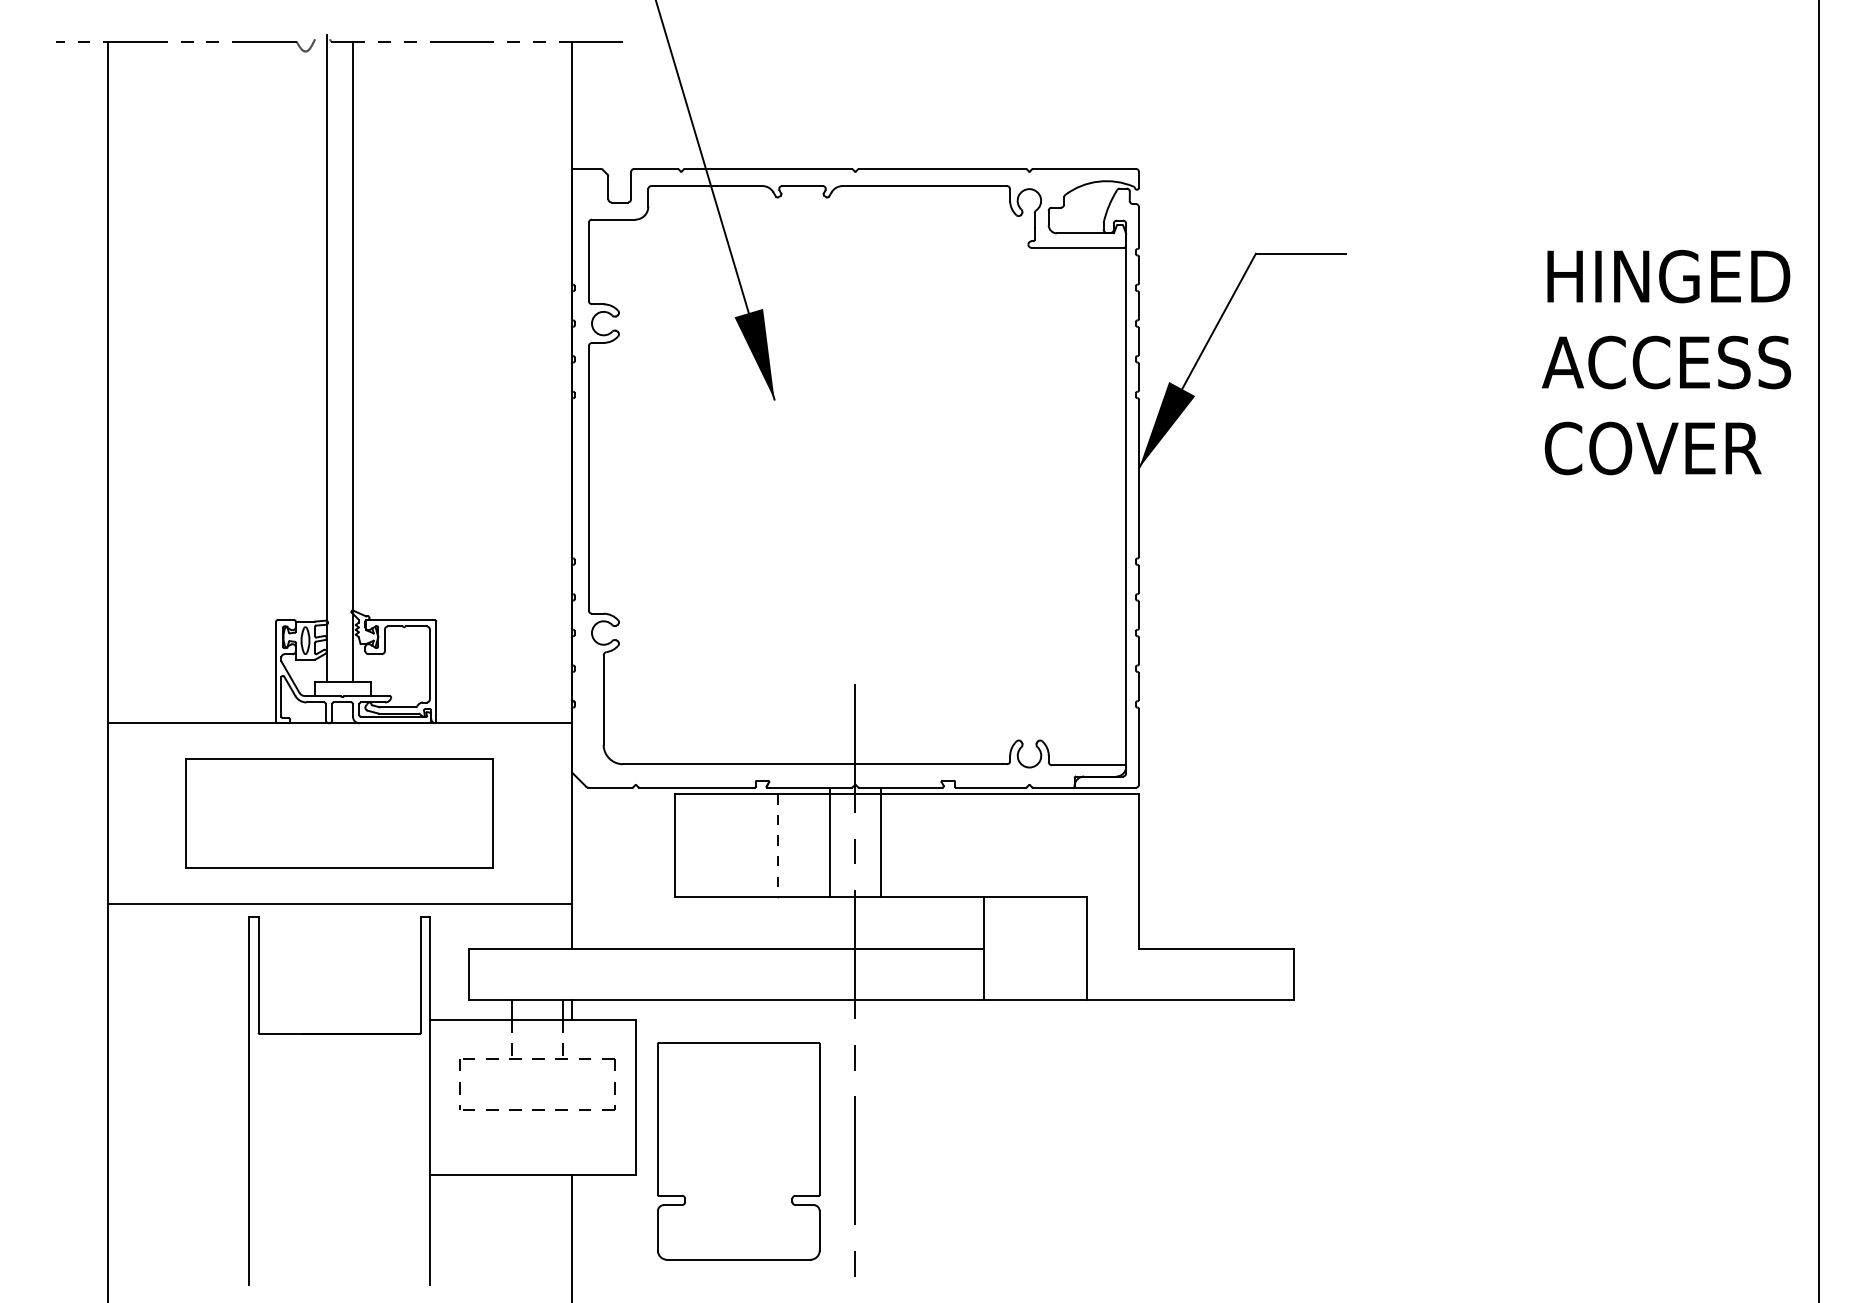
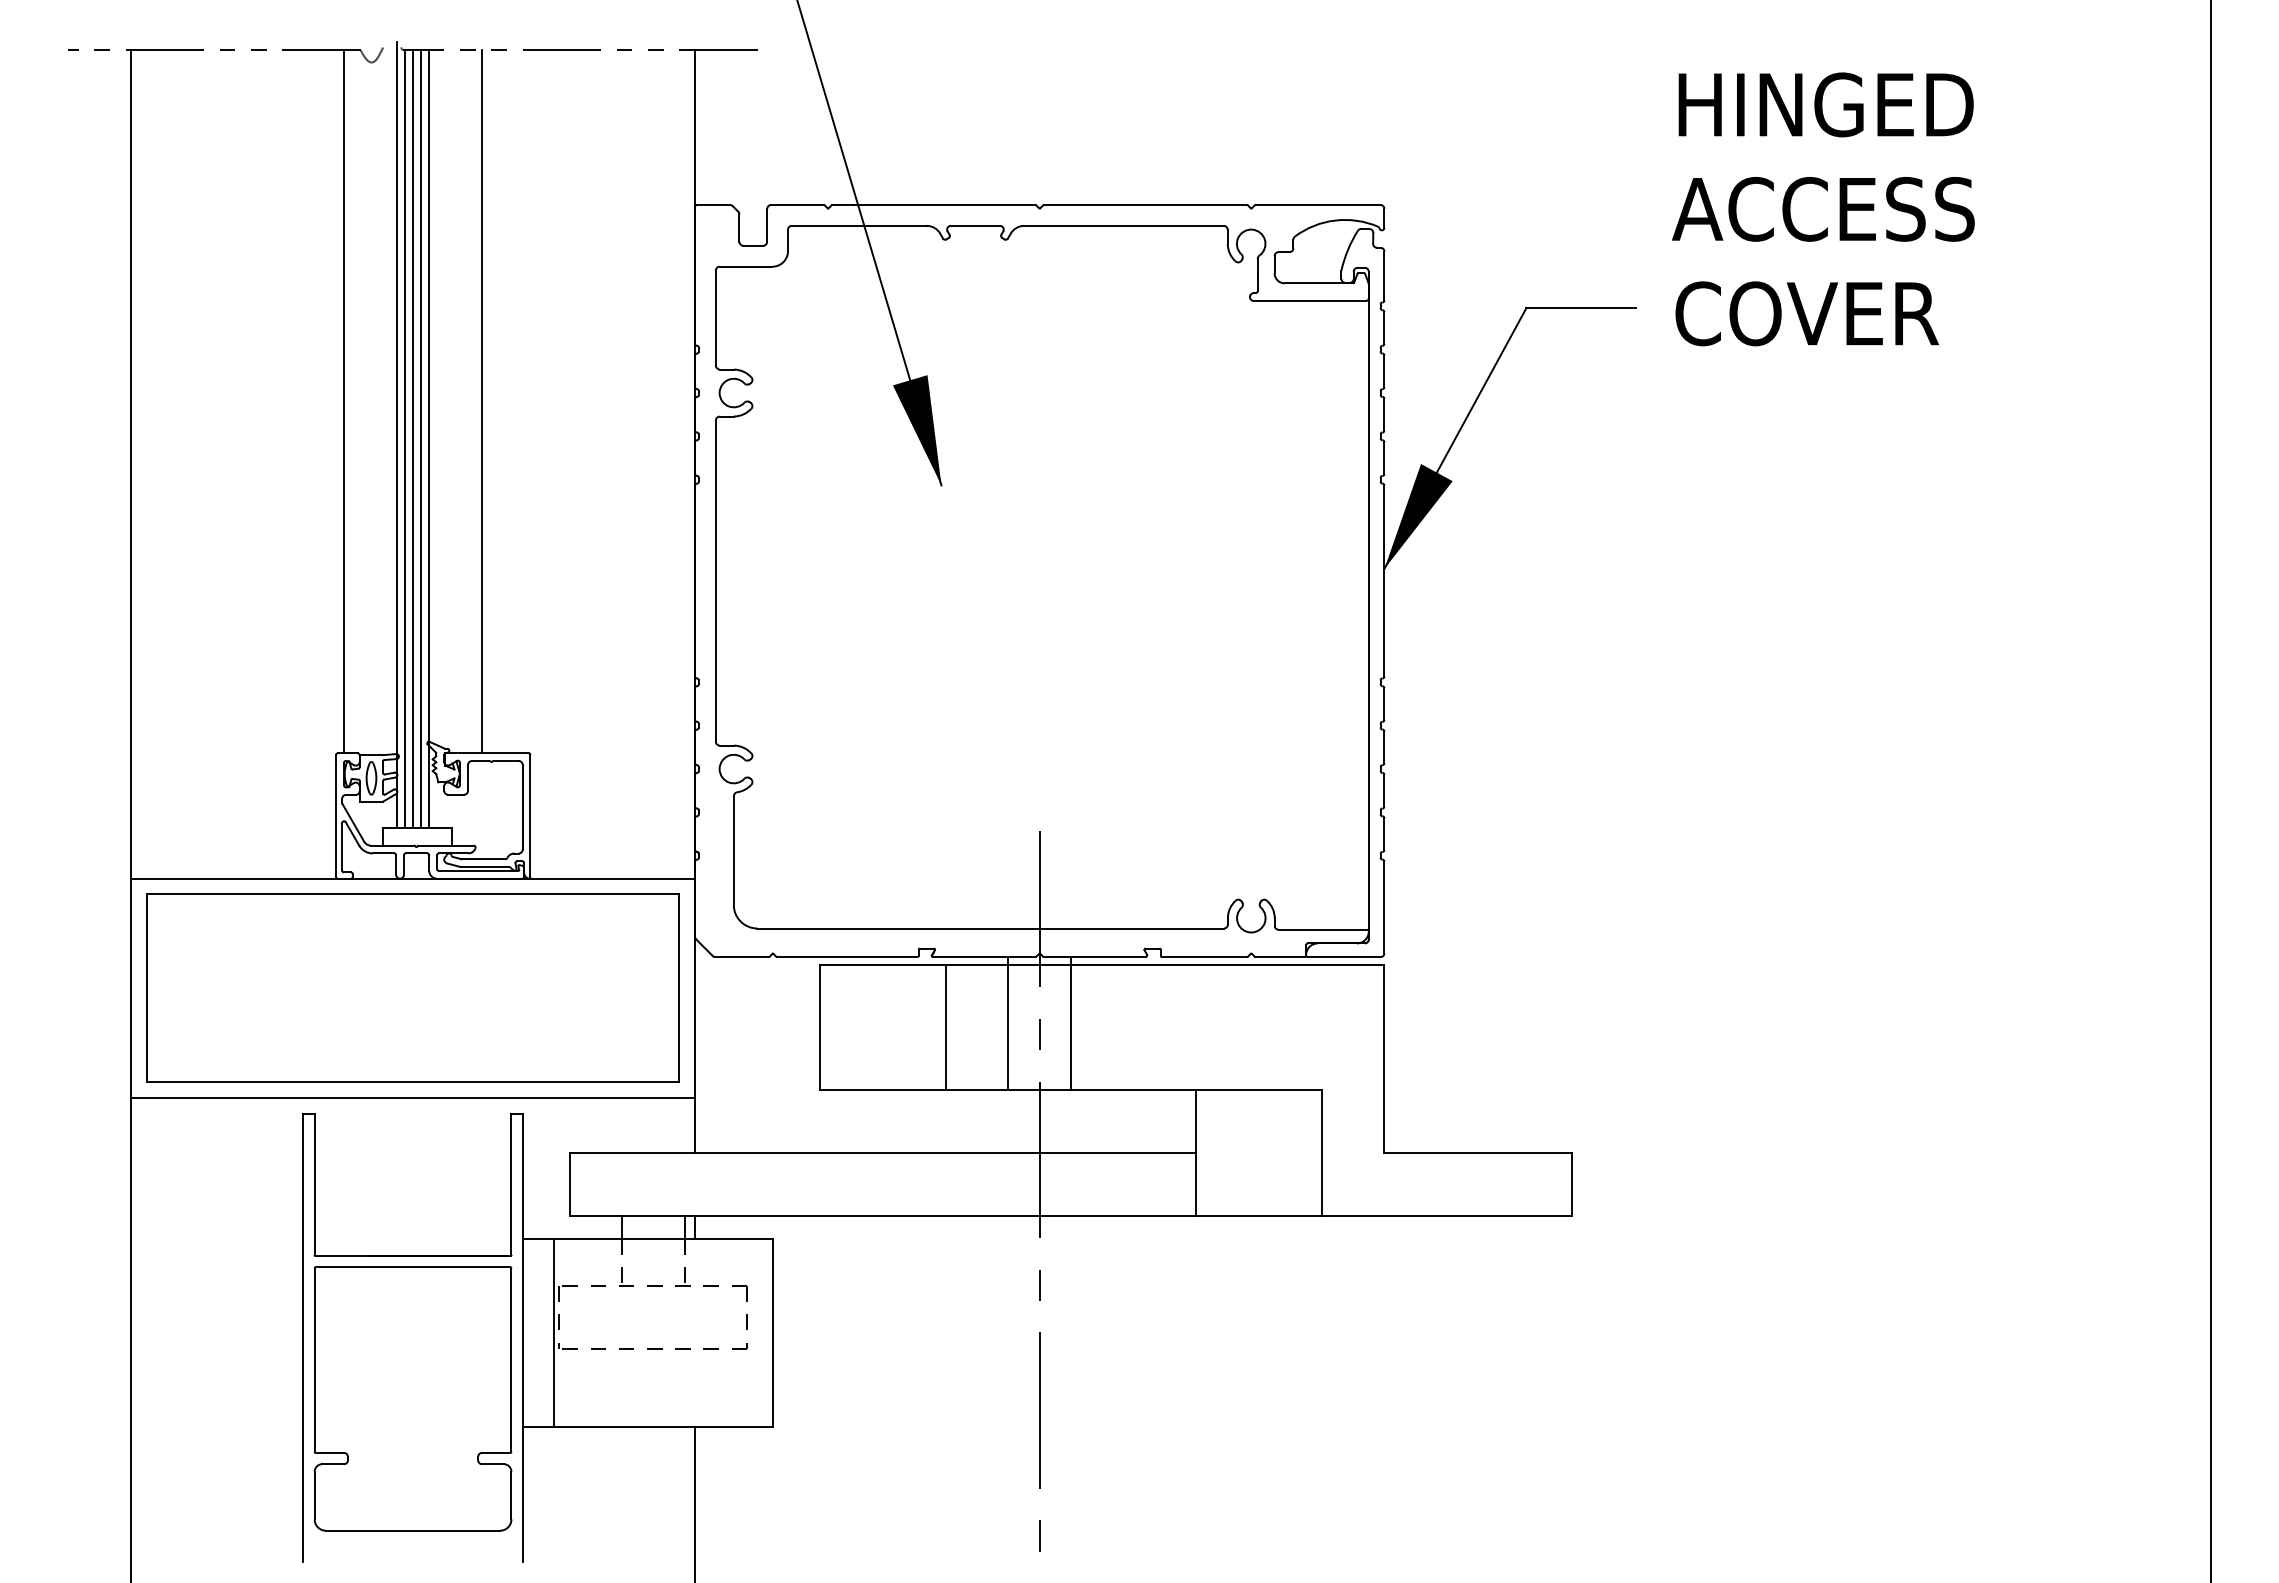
line: (283, 330) -> (344, 401), added
line: (396, 330) -> (481, 401), added
line: (333, 361) -> (405, 439), added
line: (340, 361) -> (413, 439), added
line: (345, 361) -> (420, 439), added
text: (1666, 362) -> (1823, 209), moved
part: (339, 812) -> (412, 987), size x1.43
line: (777, 845) -> (945, 1027), dashed -> solid
line: (456, 1097) -> (554, 1333), added
part: (738, 1151) -> (412, 1398), moved

